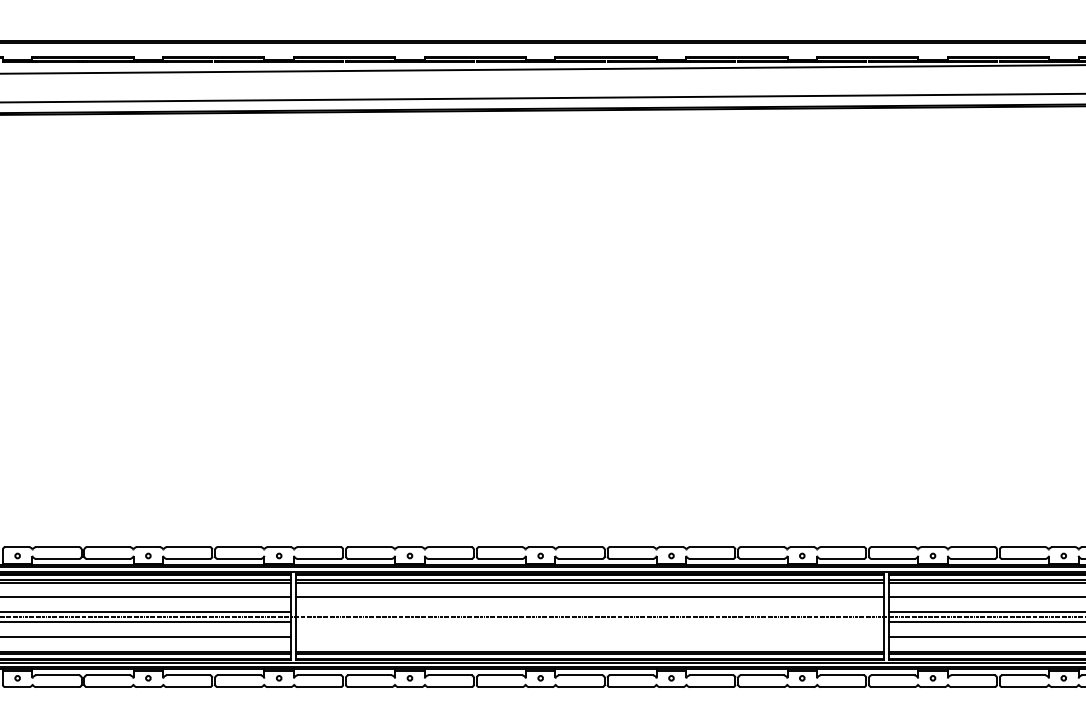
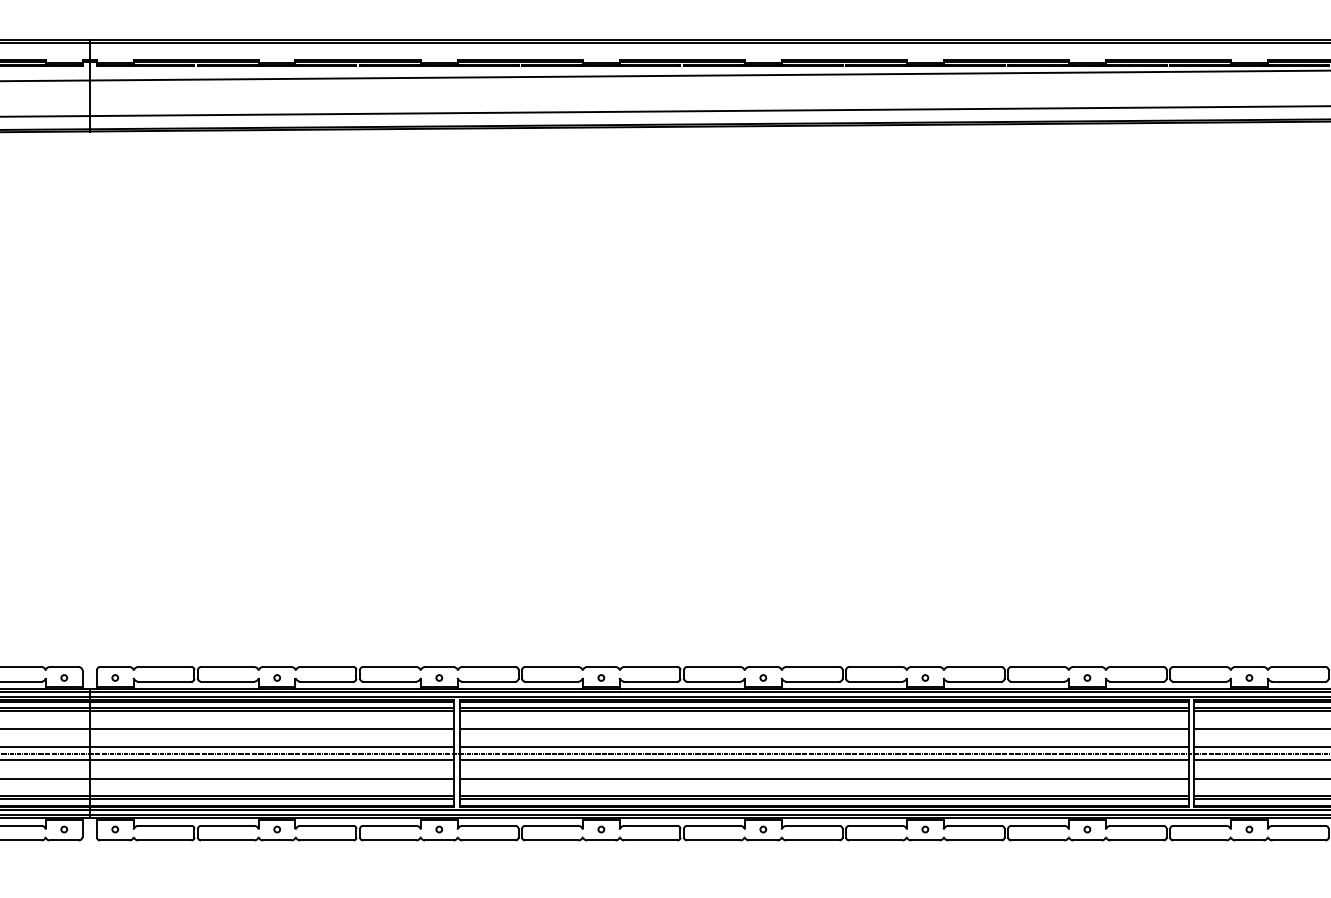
line: (589, 612) -> (823, 747), added
line: (589, 622) -> (823, 760), added
line: (589, 637) -> (823, 778), added

